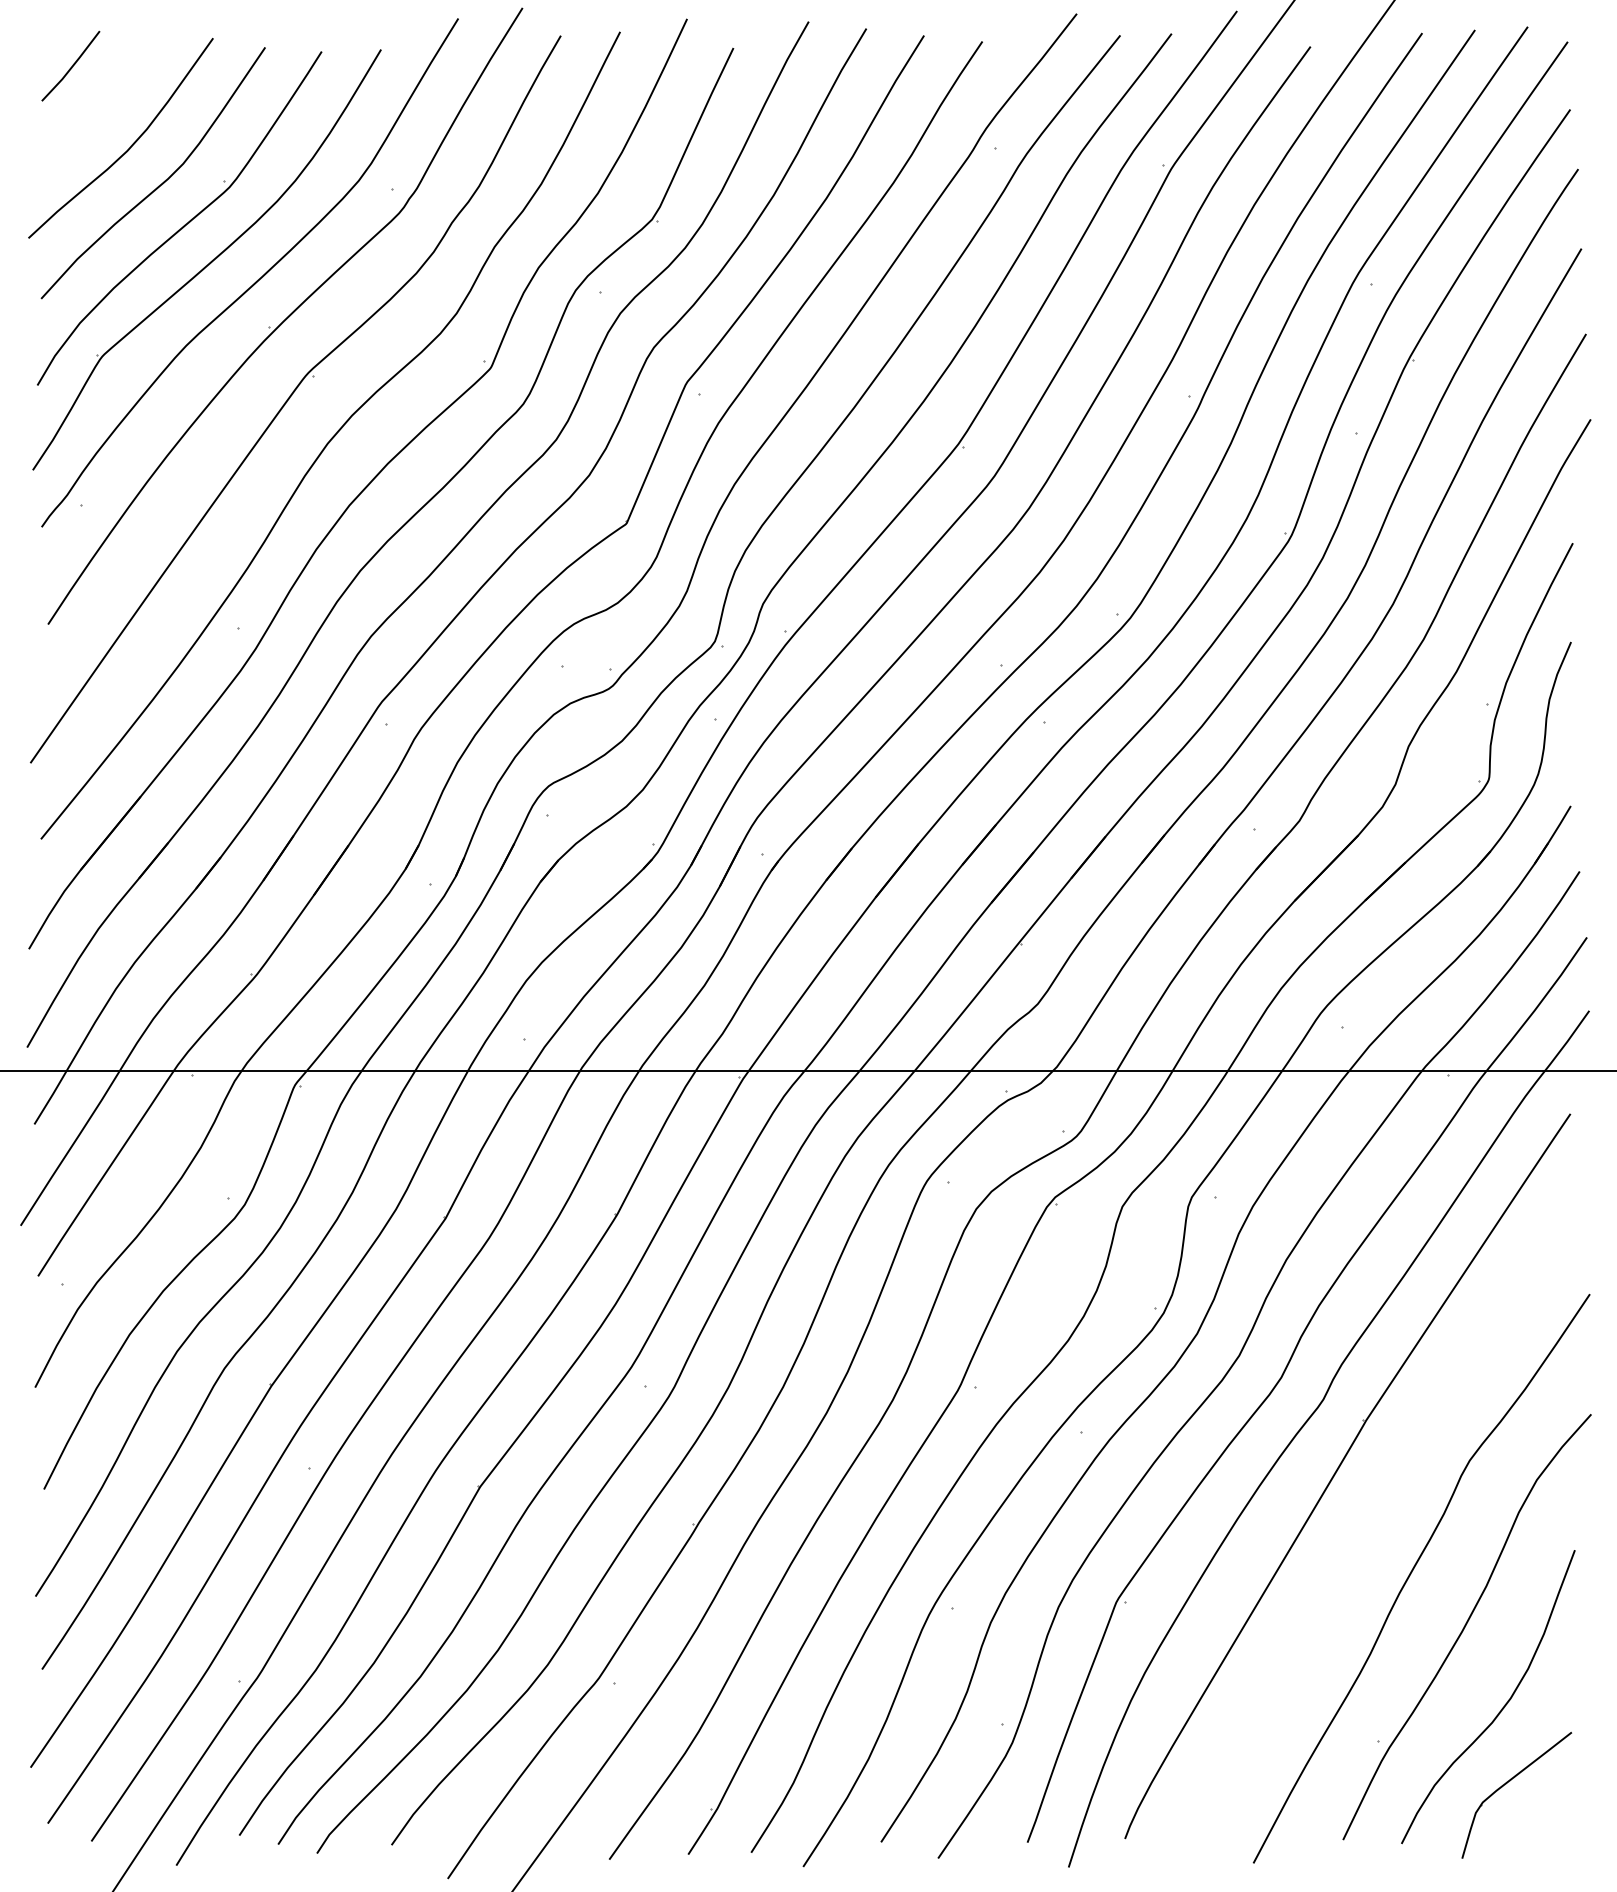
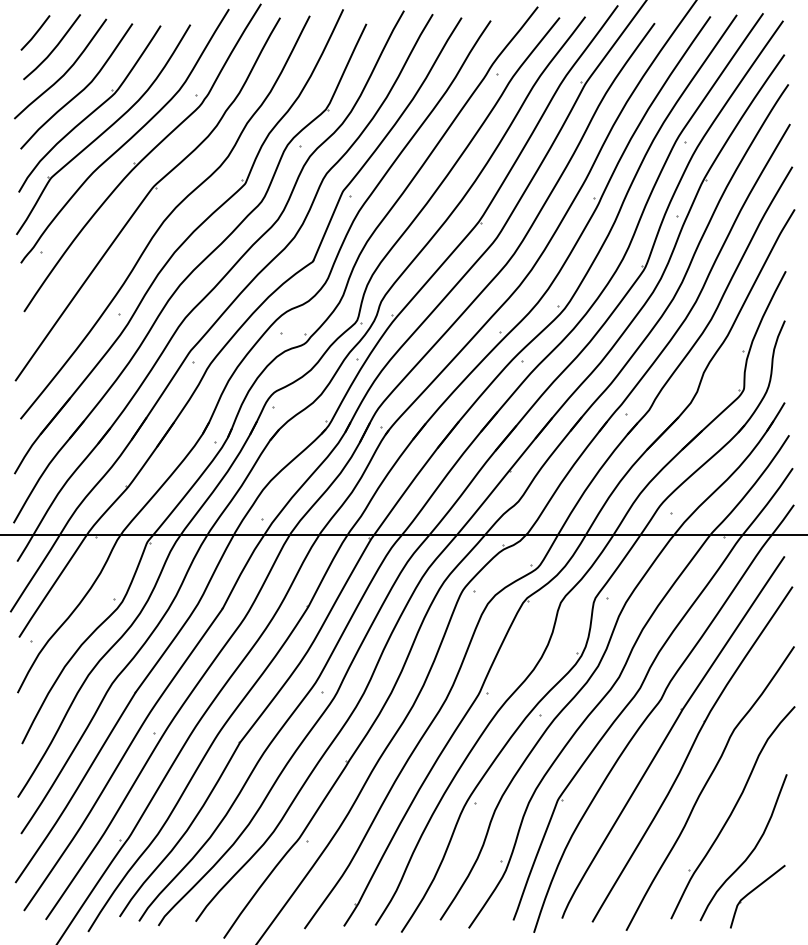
curve: (106, 97) -> (53, 48), added
part: (1385, 1510) -> (692, 754), added

